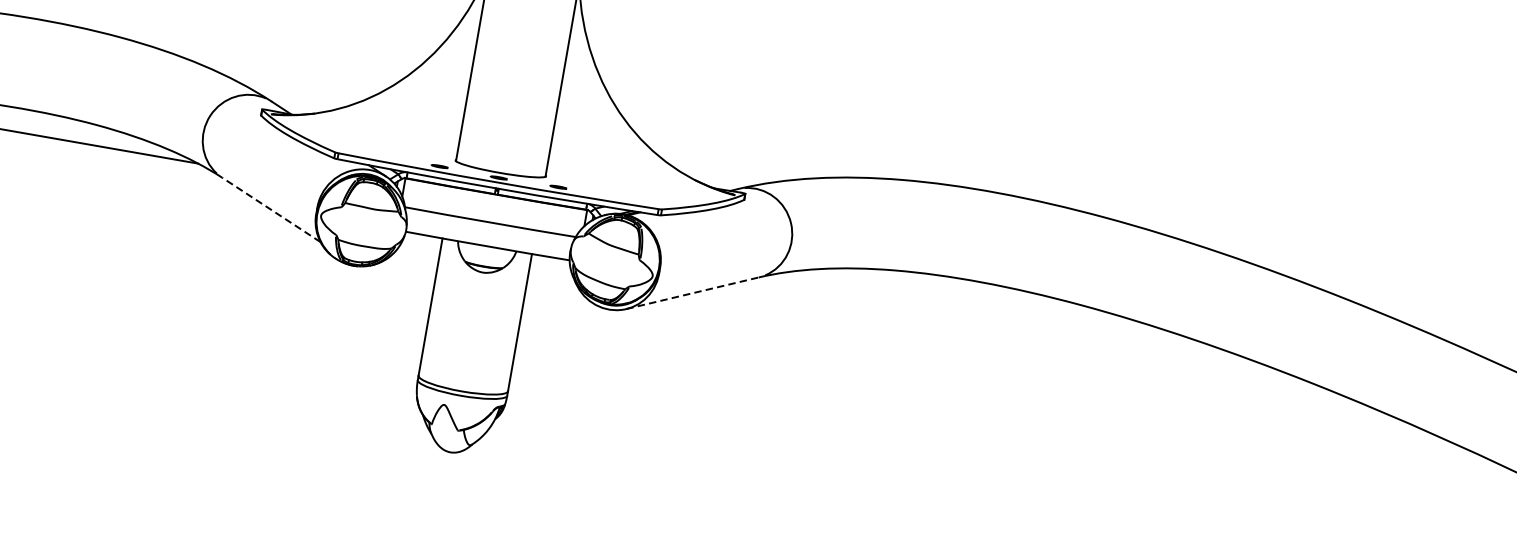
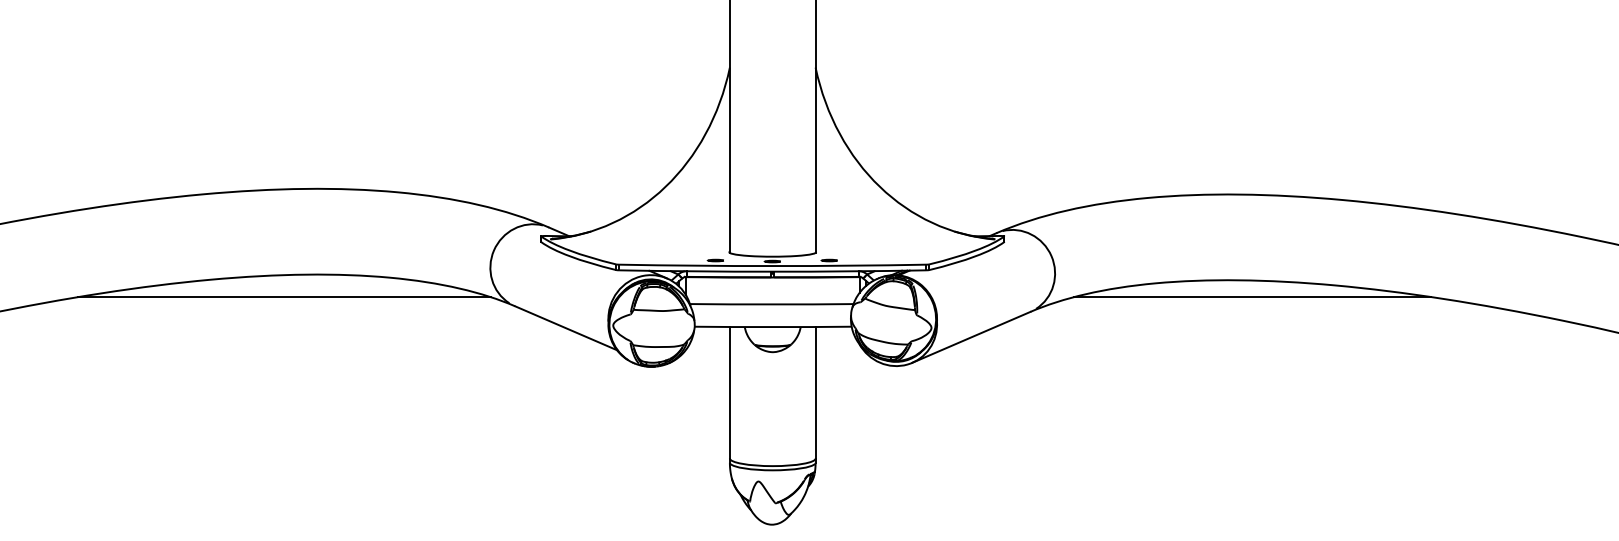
line: (270, 210) -> (565, 328), dashed -> solid
line: (692, 293) -> (971, 337), dashed -> solid
line: (993, 302) -> (1252, 297), added

